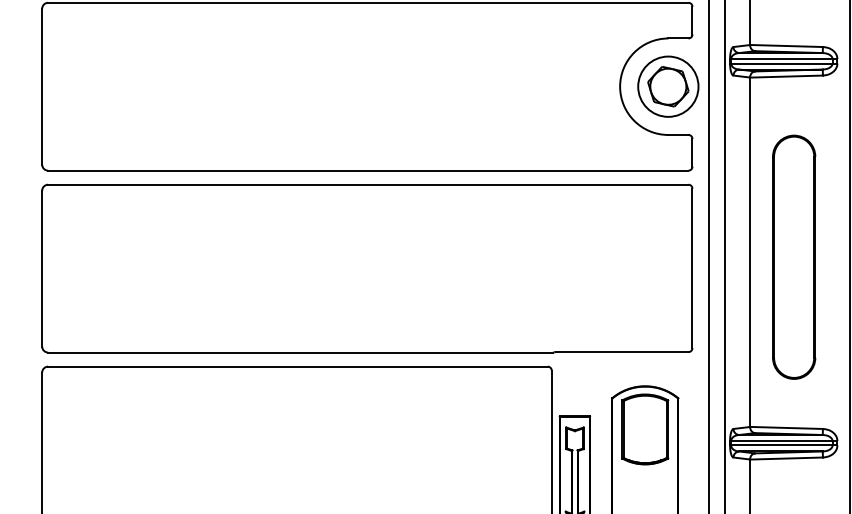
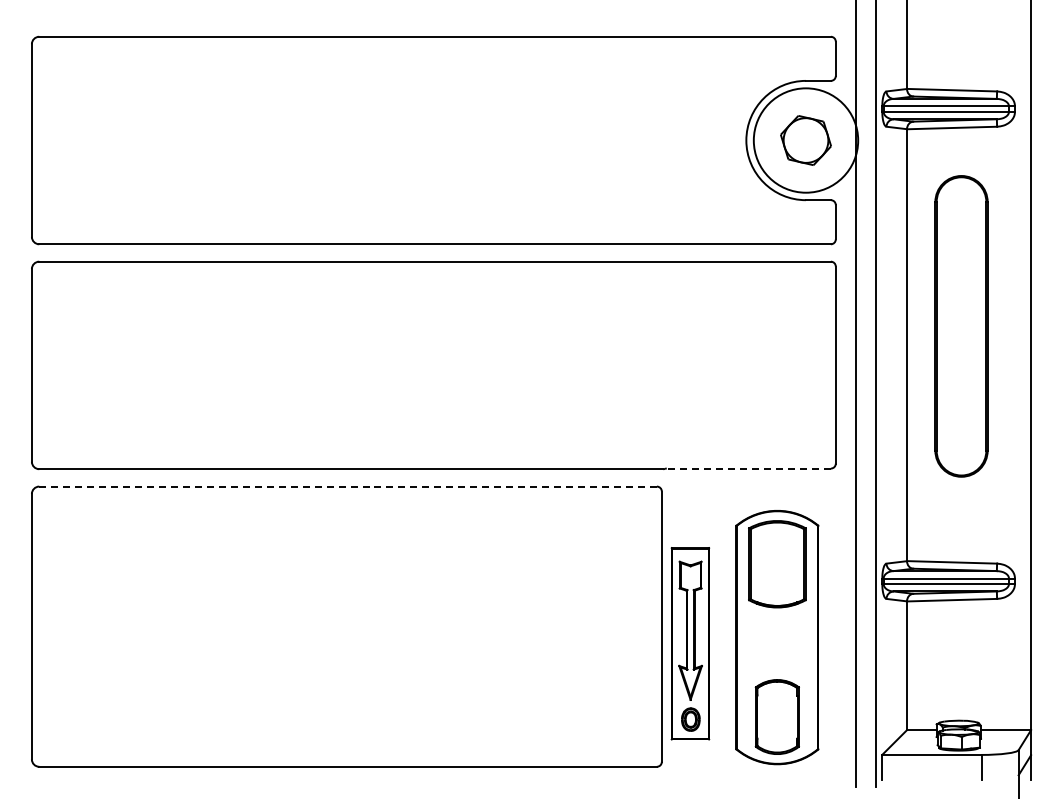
circle: (667, 86) -> (805, 140), size x1.4
part: (794, 257) -> (961, 326), moved
line: (621, 352) -> (748, 468), solid -> dashed
line: (298, 366) -> (348, 486), solid -> dashed

